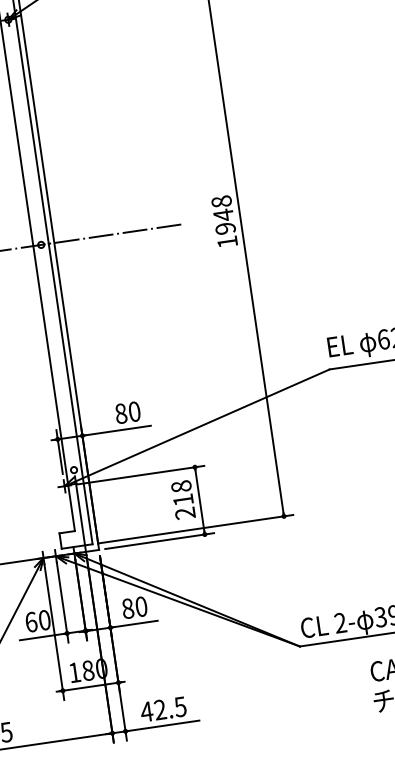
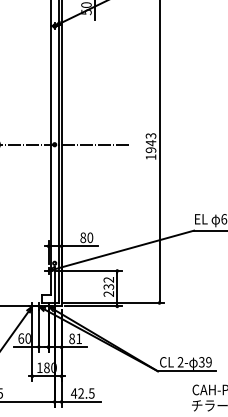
text: (222, 200) -> (151, 135), 1948 -> 1943
text: (181, 493) -> (108, 283), 218 -> 232
text: (141, 605) -> (79, 338), 80 -> 81

